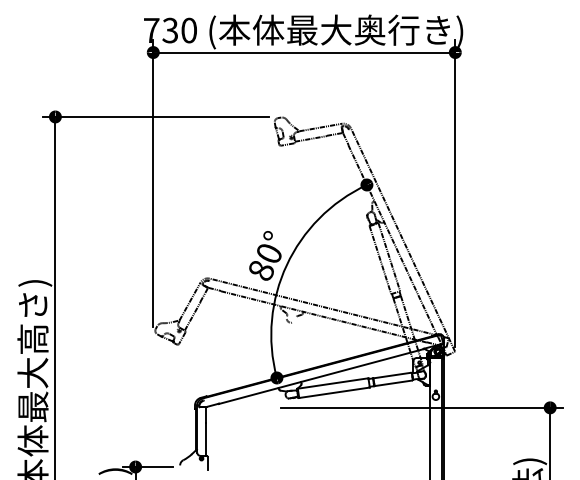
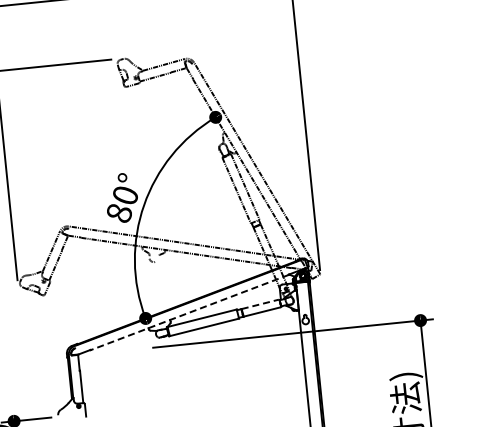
line: (392, 375) -> (260, 304), solid -> dashed
line: (320, 376) -> (188, 312), solid -> dashed

